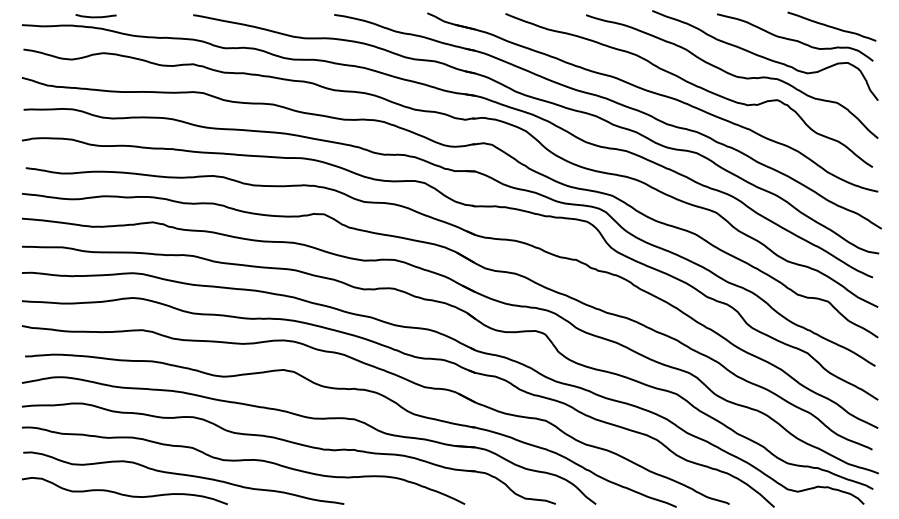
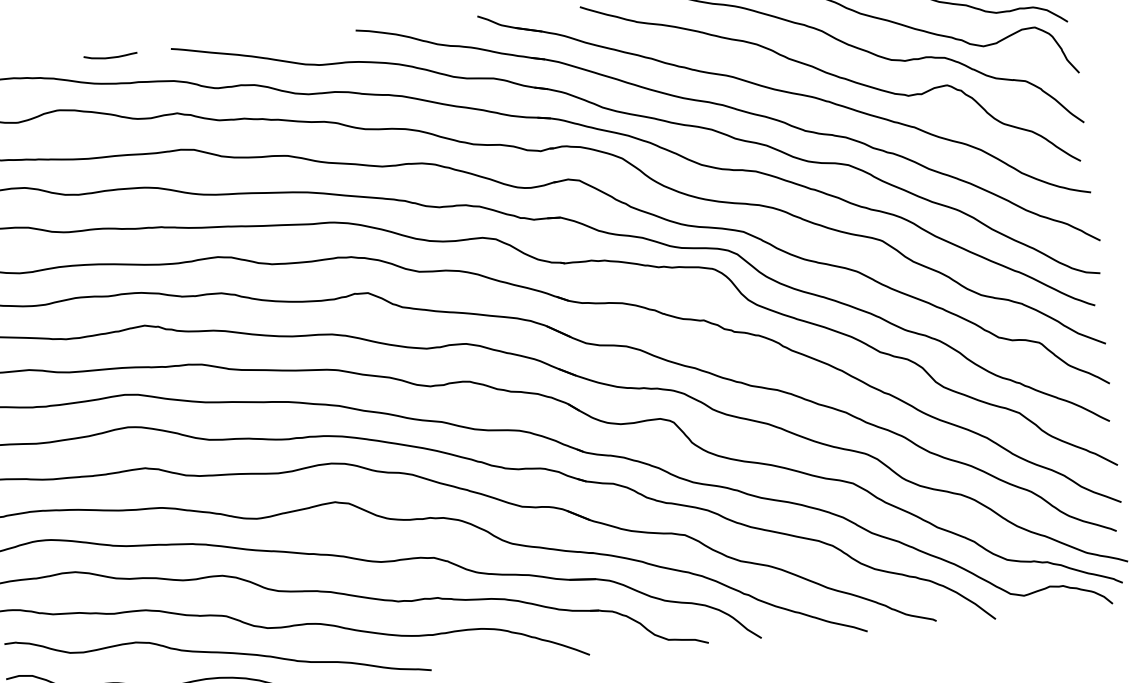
curve: (95, 16) -> (109, 56), moved

